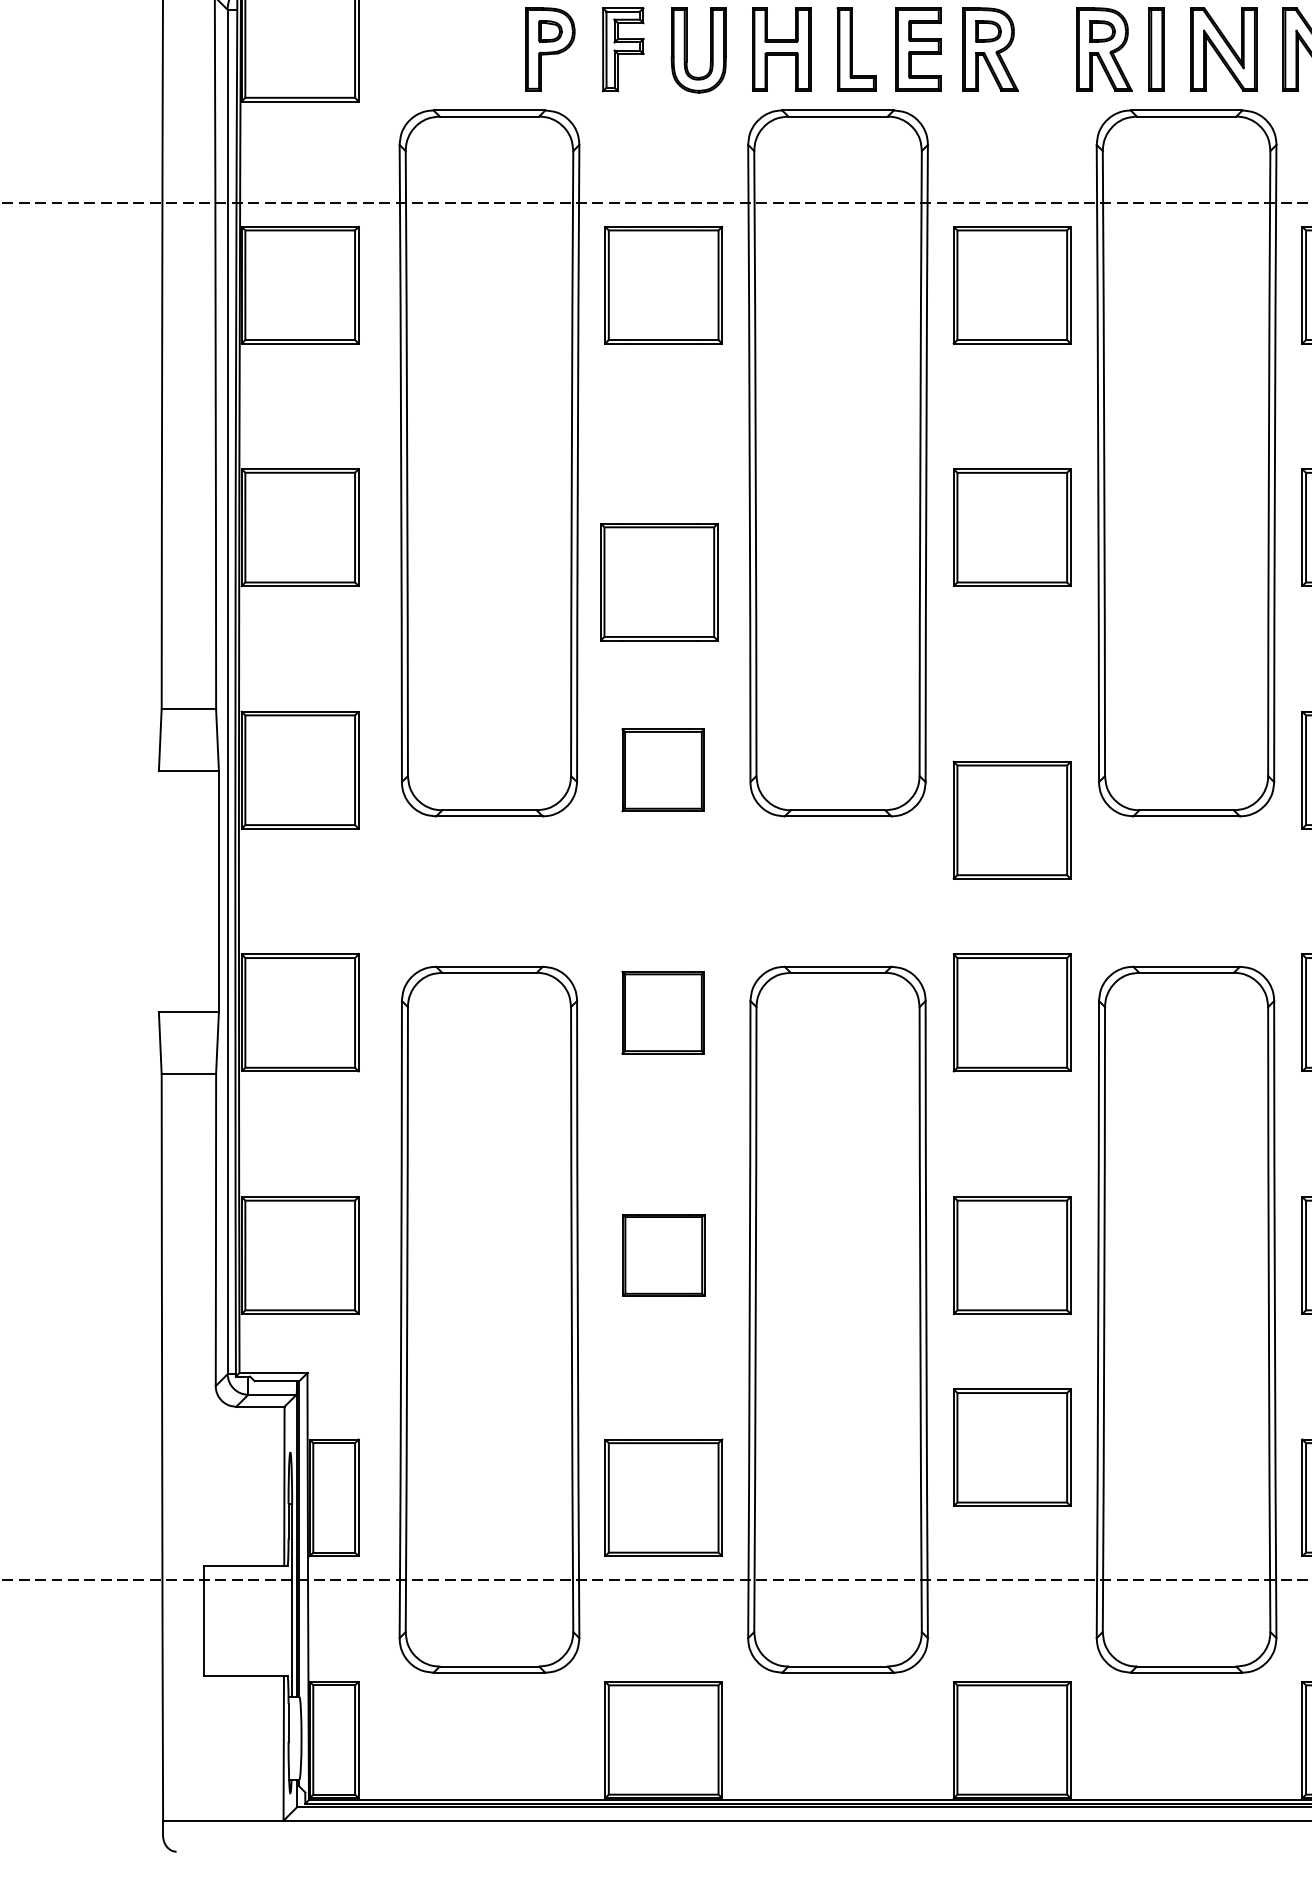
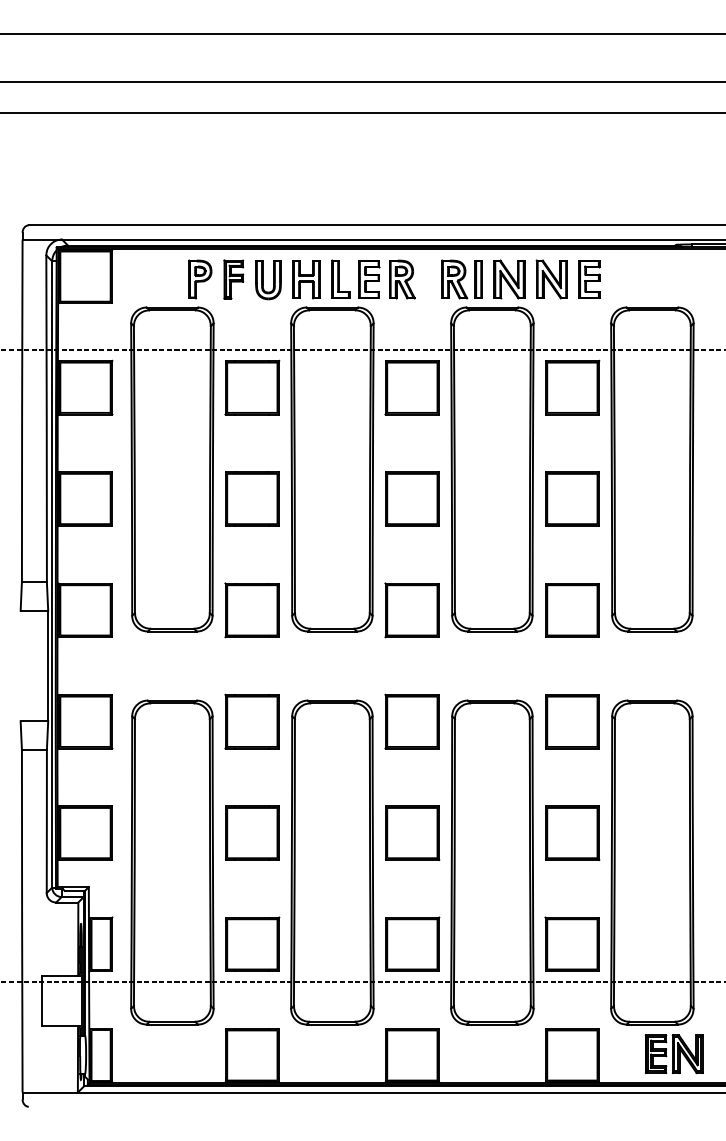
part: (659, 580) -> (252, 498), moved
part: (661, 770) -> (251, 610), size x1.43
part: (1010, 820) -> (411, 610), moved
part: (661, 1012) -> (251, 721), size x1.43
part: (663, 1254) -> (252, 832), size x1.43
part: (1012, 1445) -> (412, 943), moved

